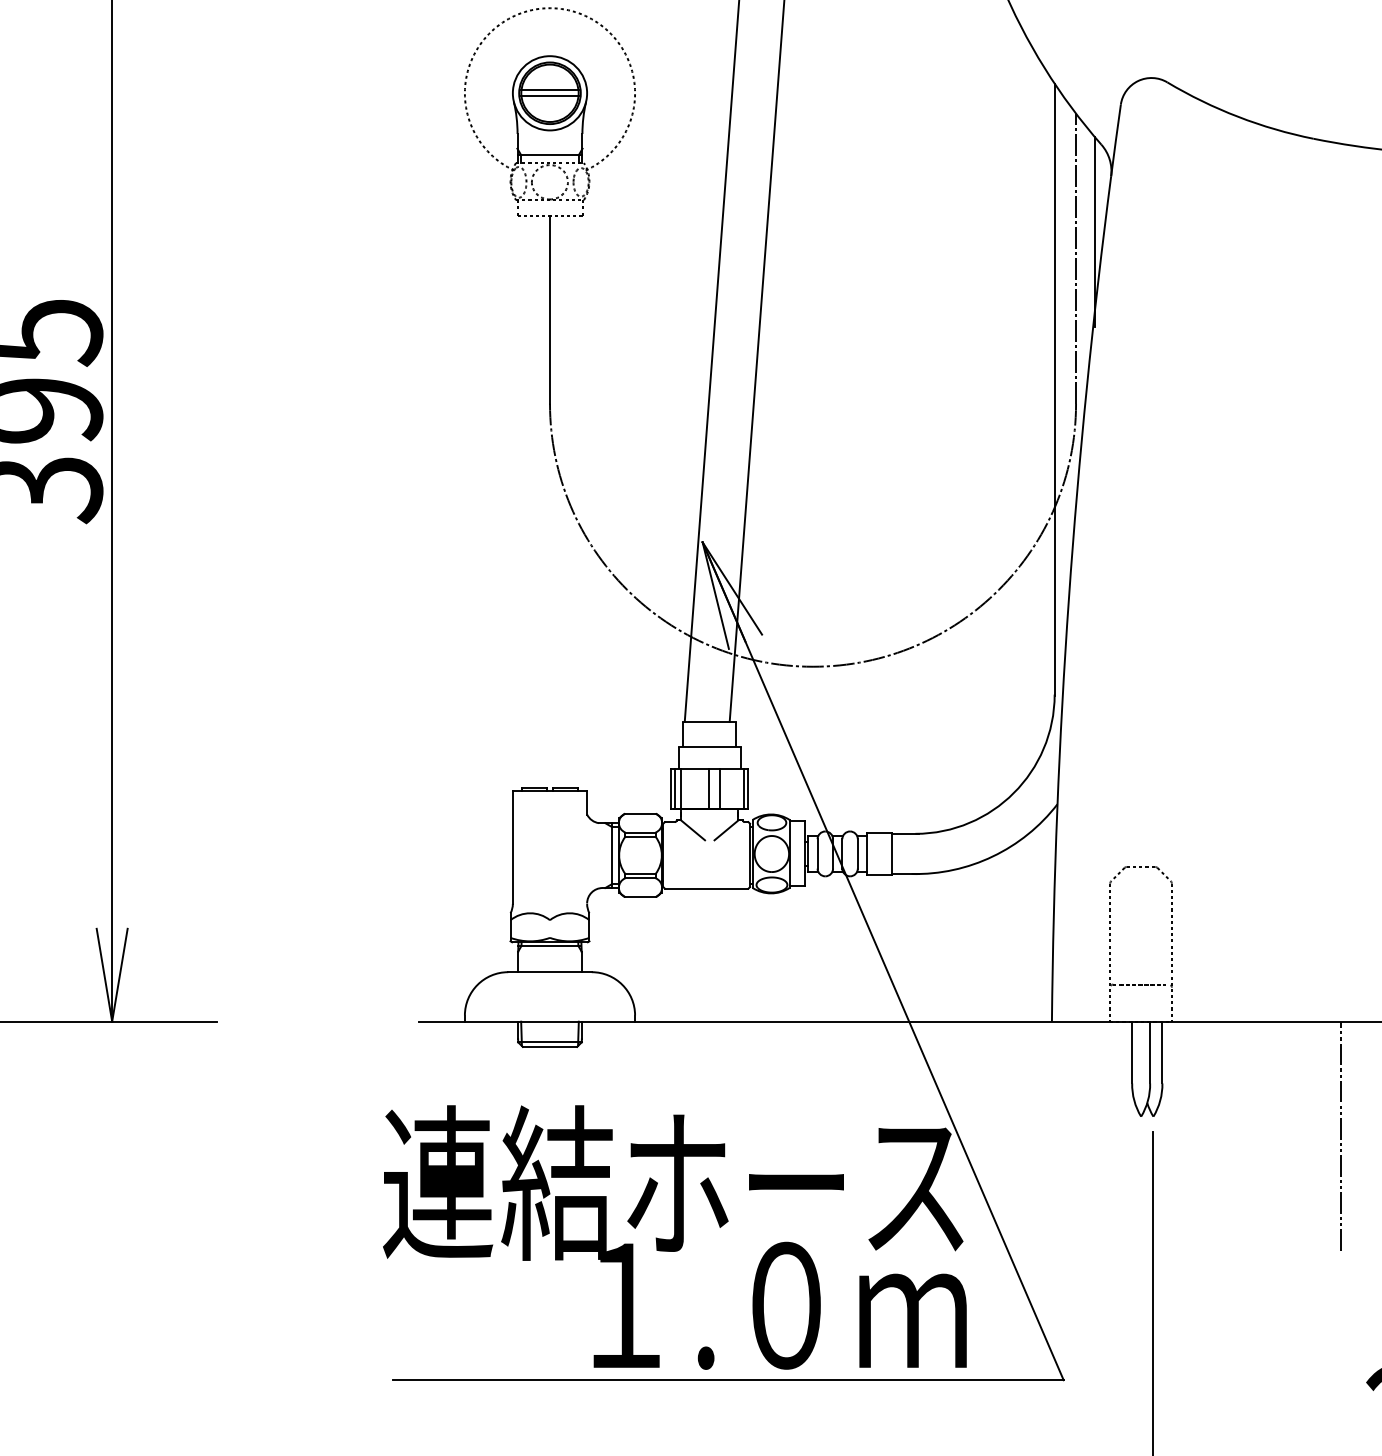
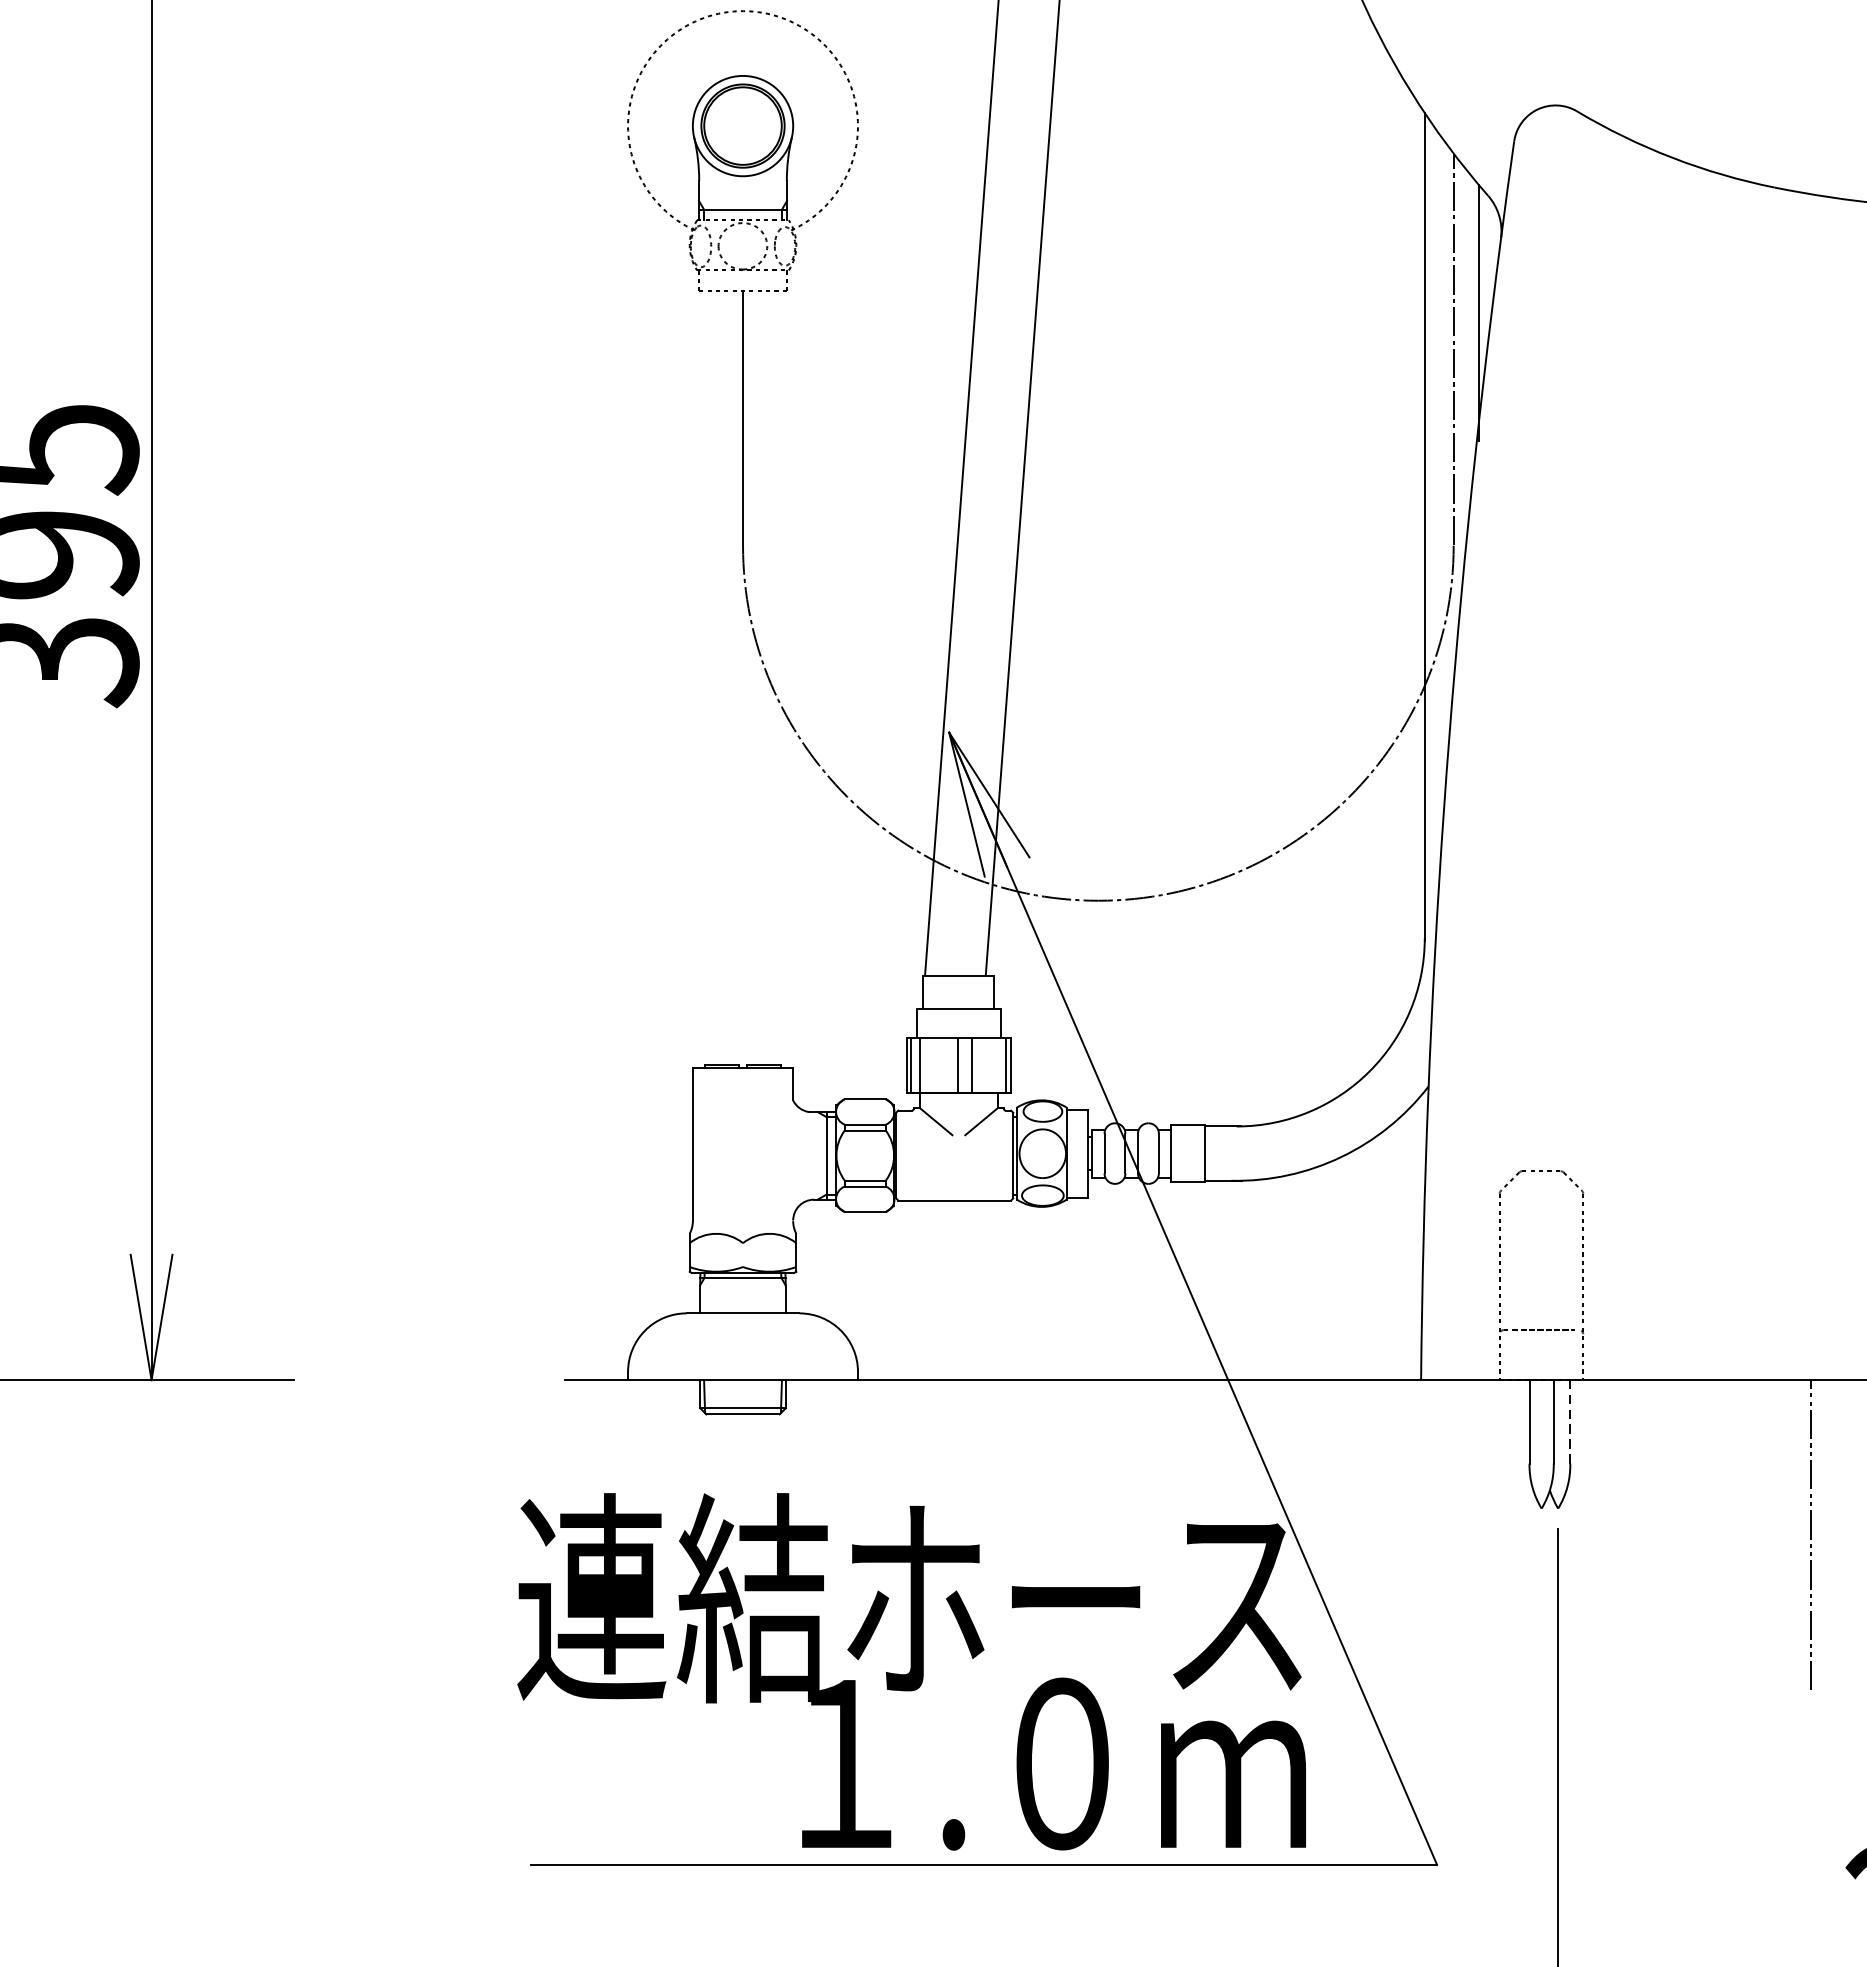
line: (549, 90) -> (742, 122), removed
line: (549, 96) -> (742, 130), removed
line: (1162, 1052) -> (1570, 1421), solid -> dashed

